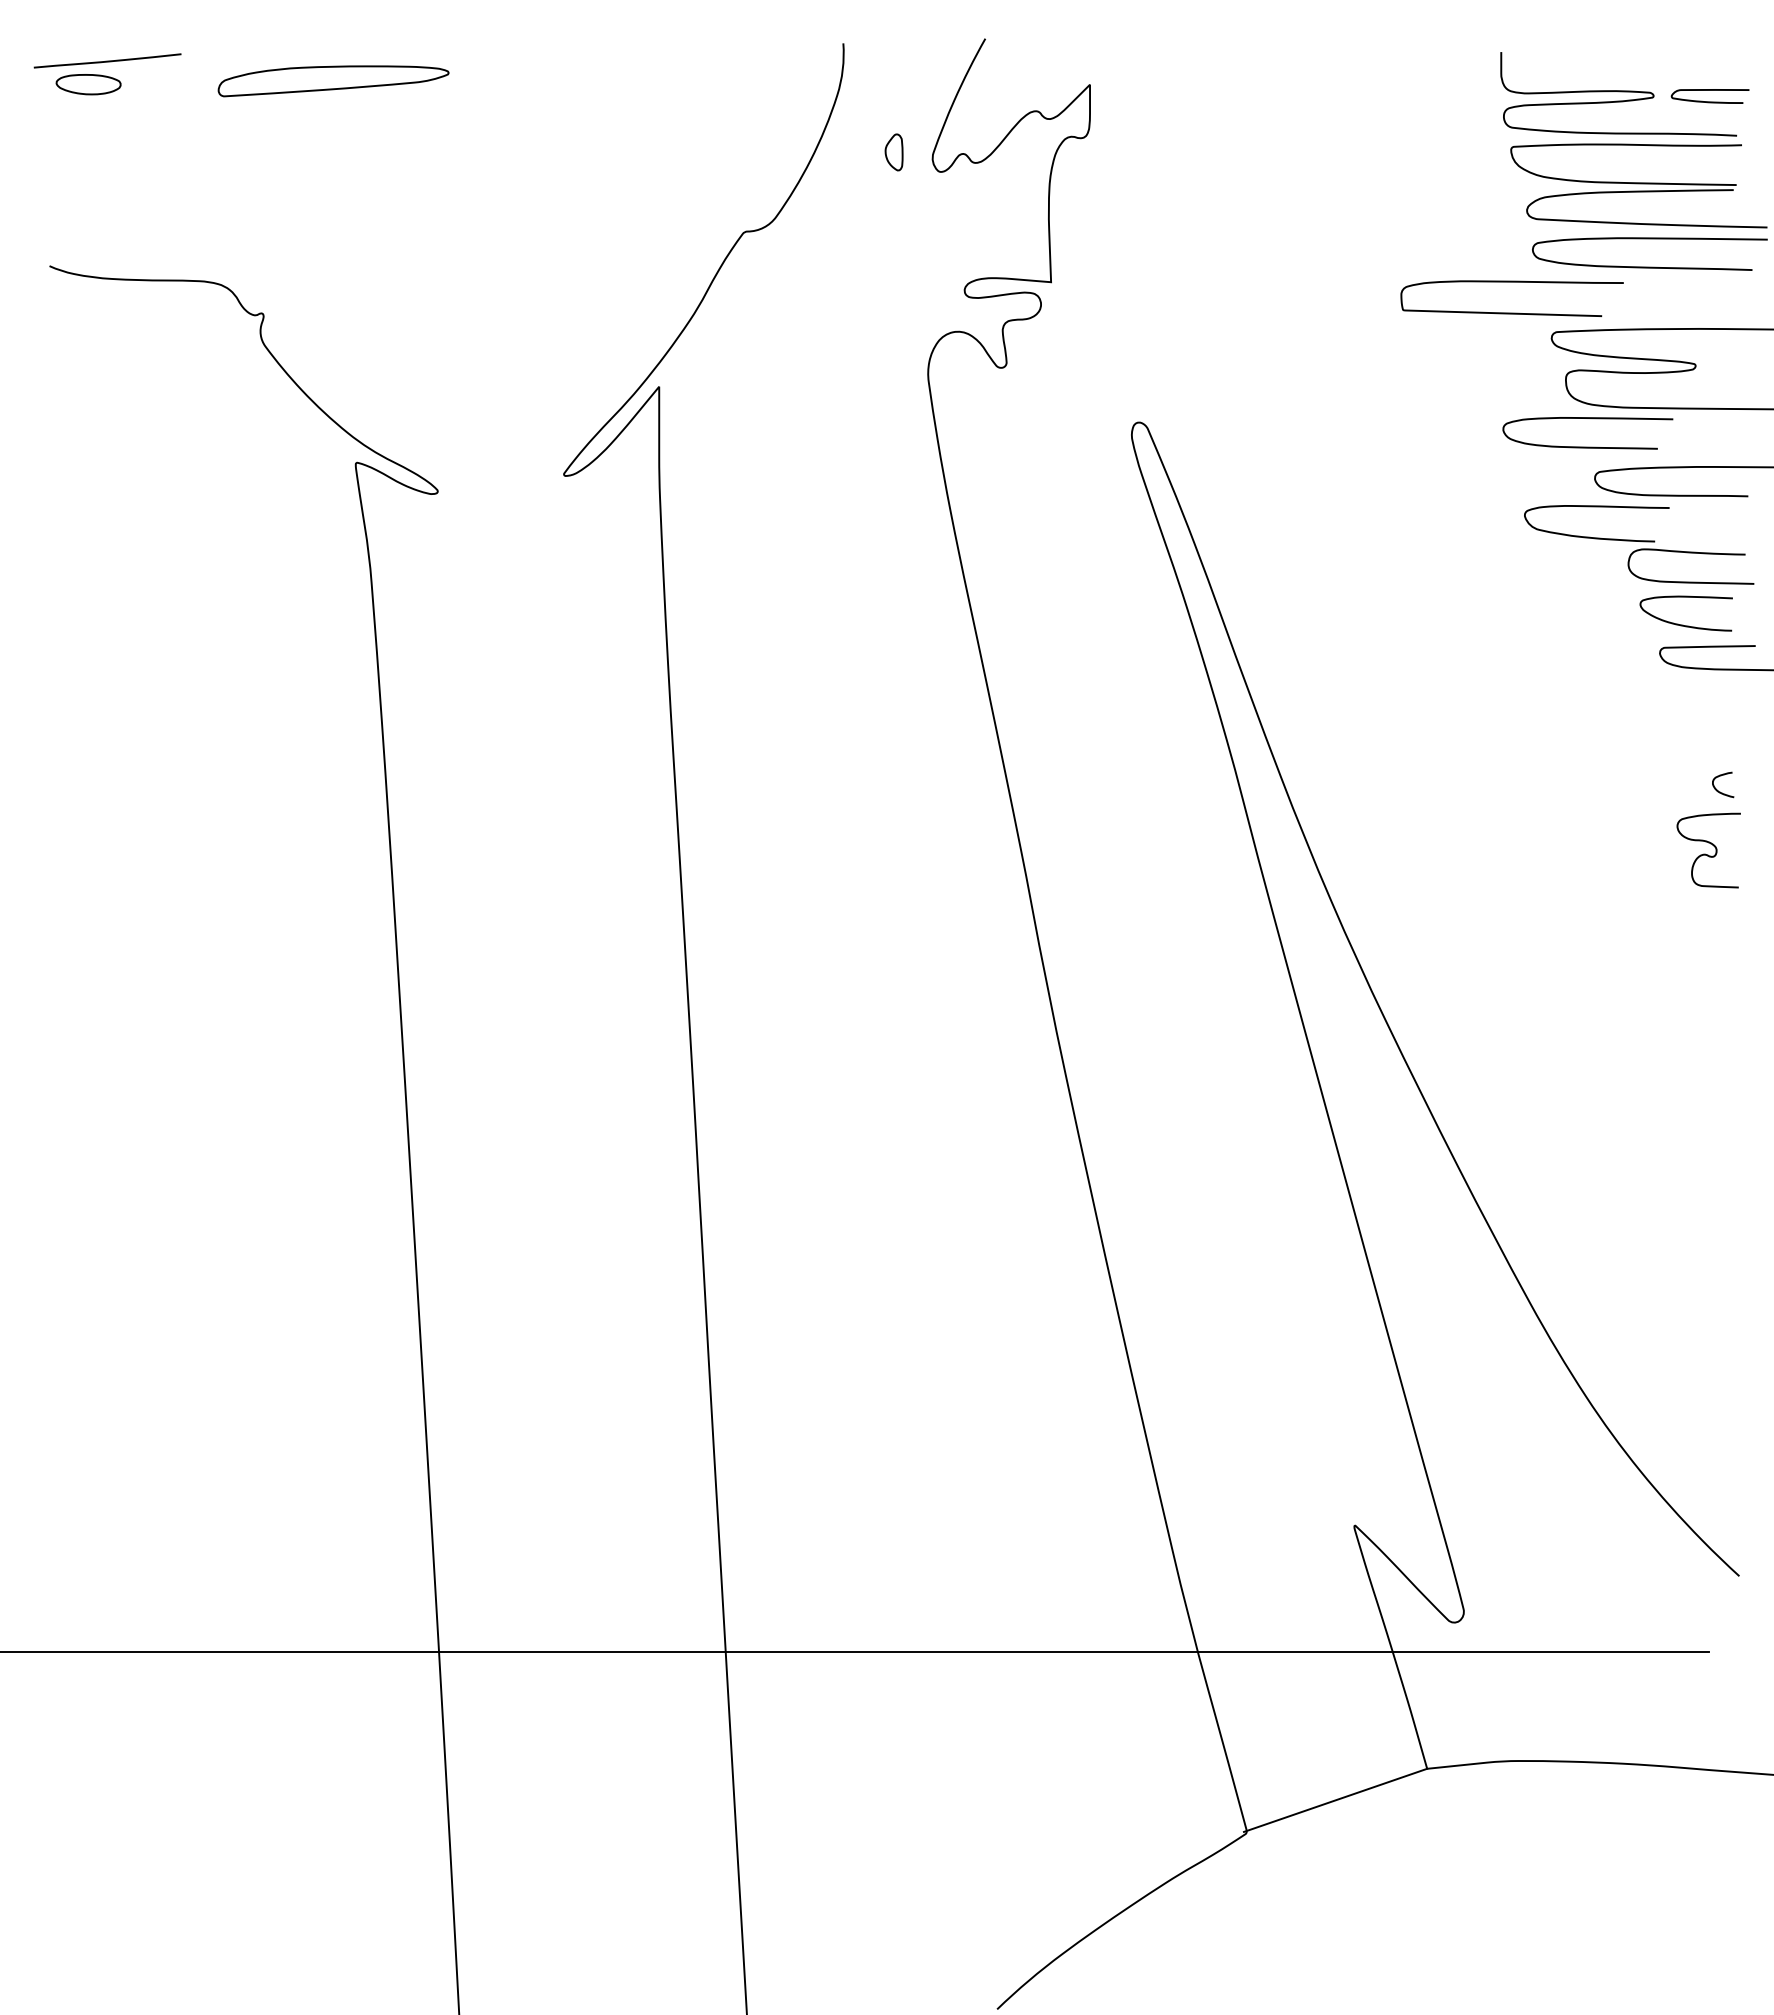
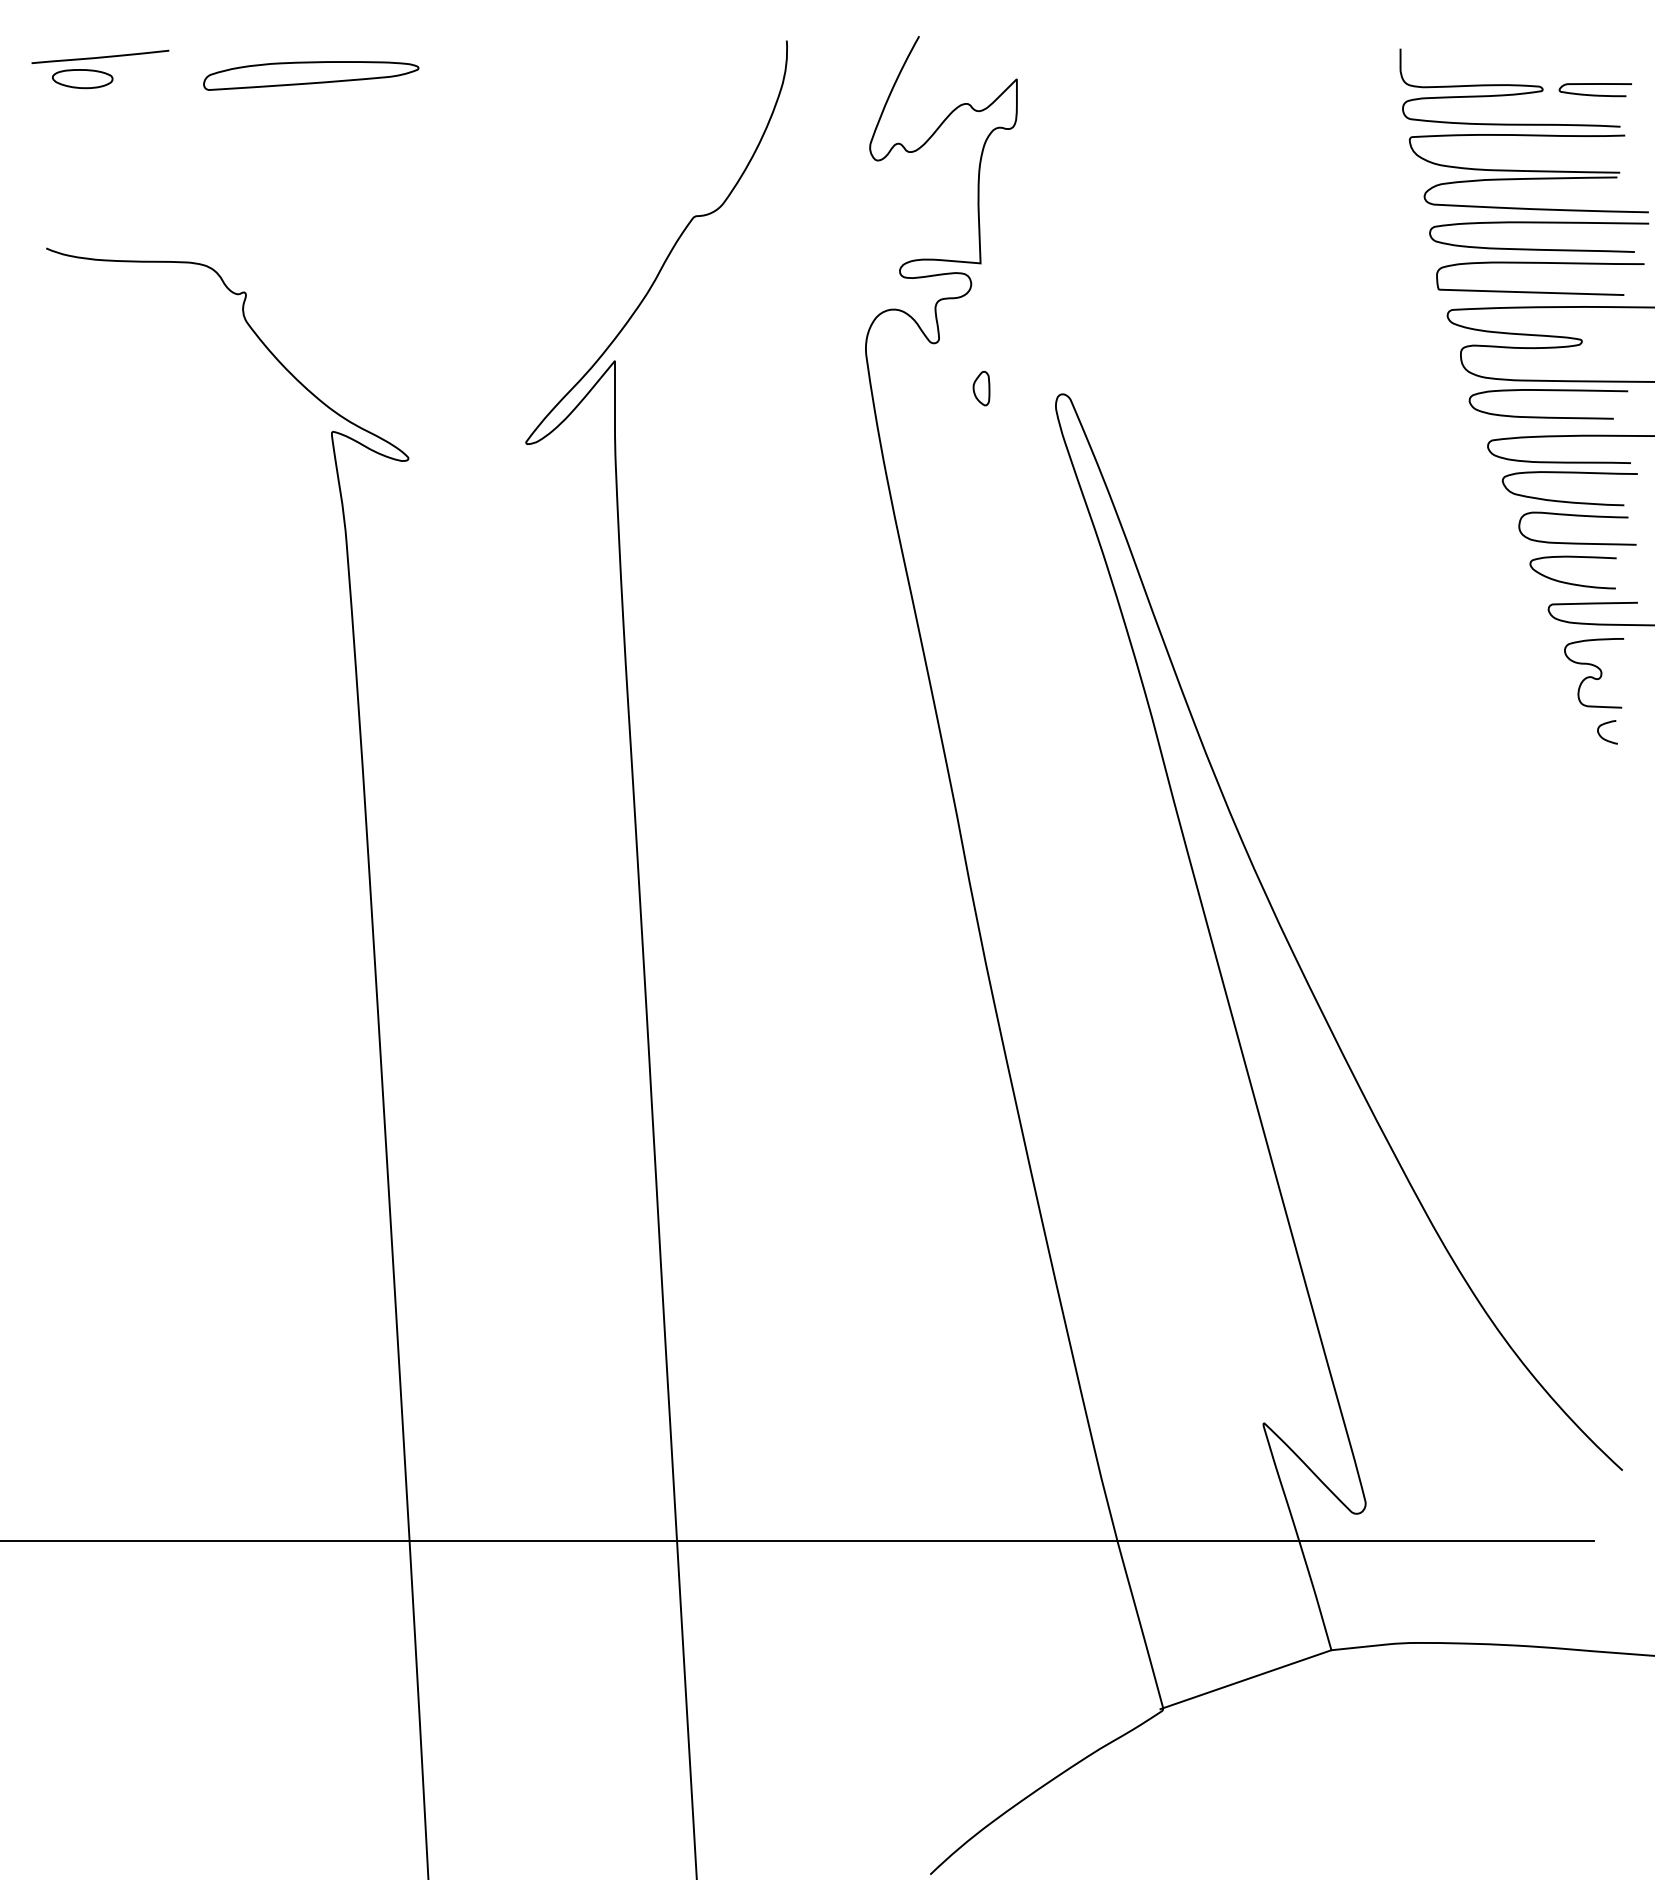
part: (893, 152) -> (980, 388), moved
curve: (1511, 312) -> (1539, 291), moved
curve: (1587, 446) -> (1548, 416), moved
curve: (1596, 537) -> (1569, 501), moved
curve: (1708, 854) -> (1593, 676), moved

